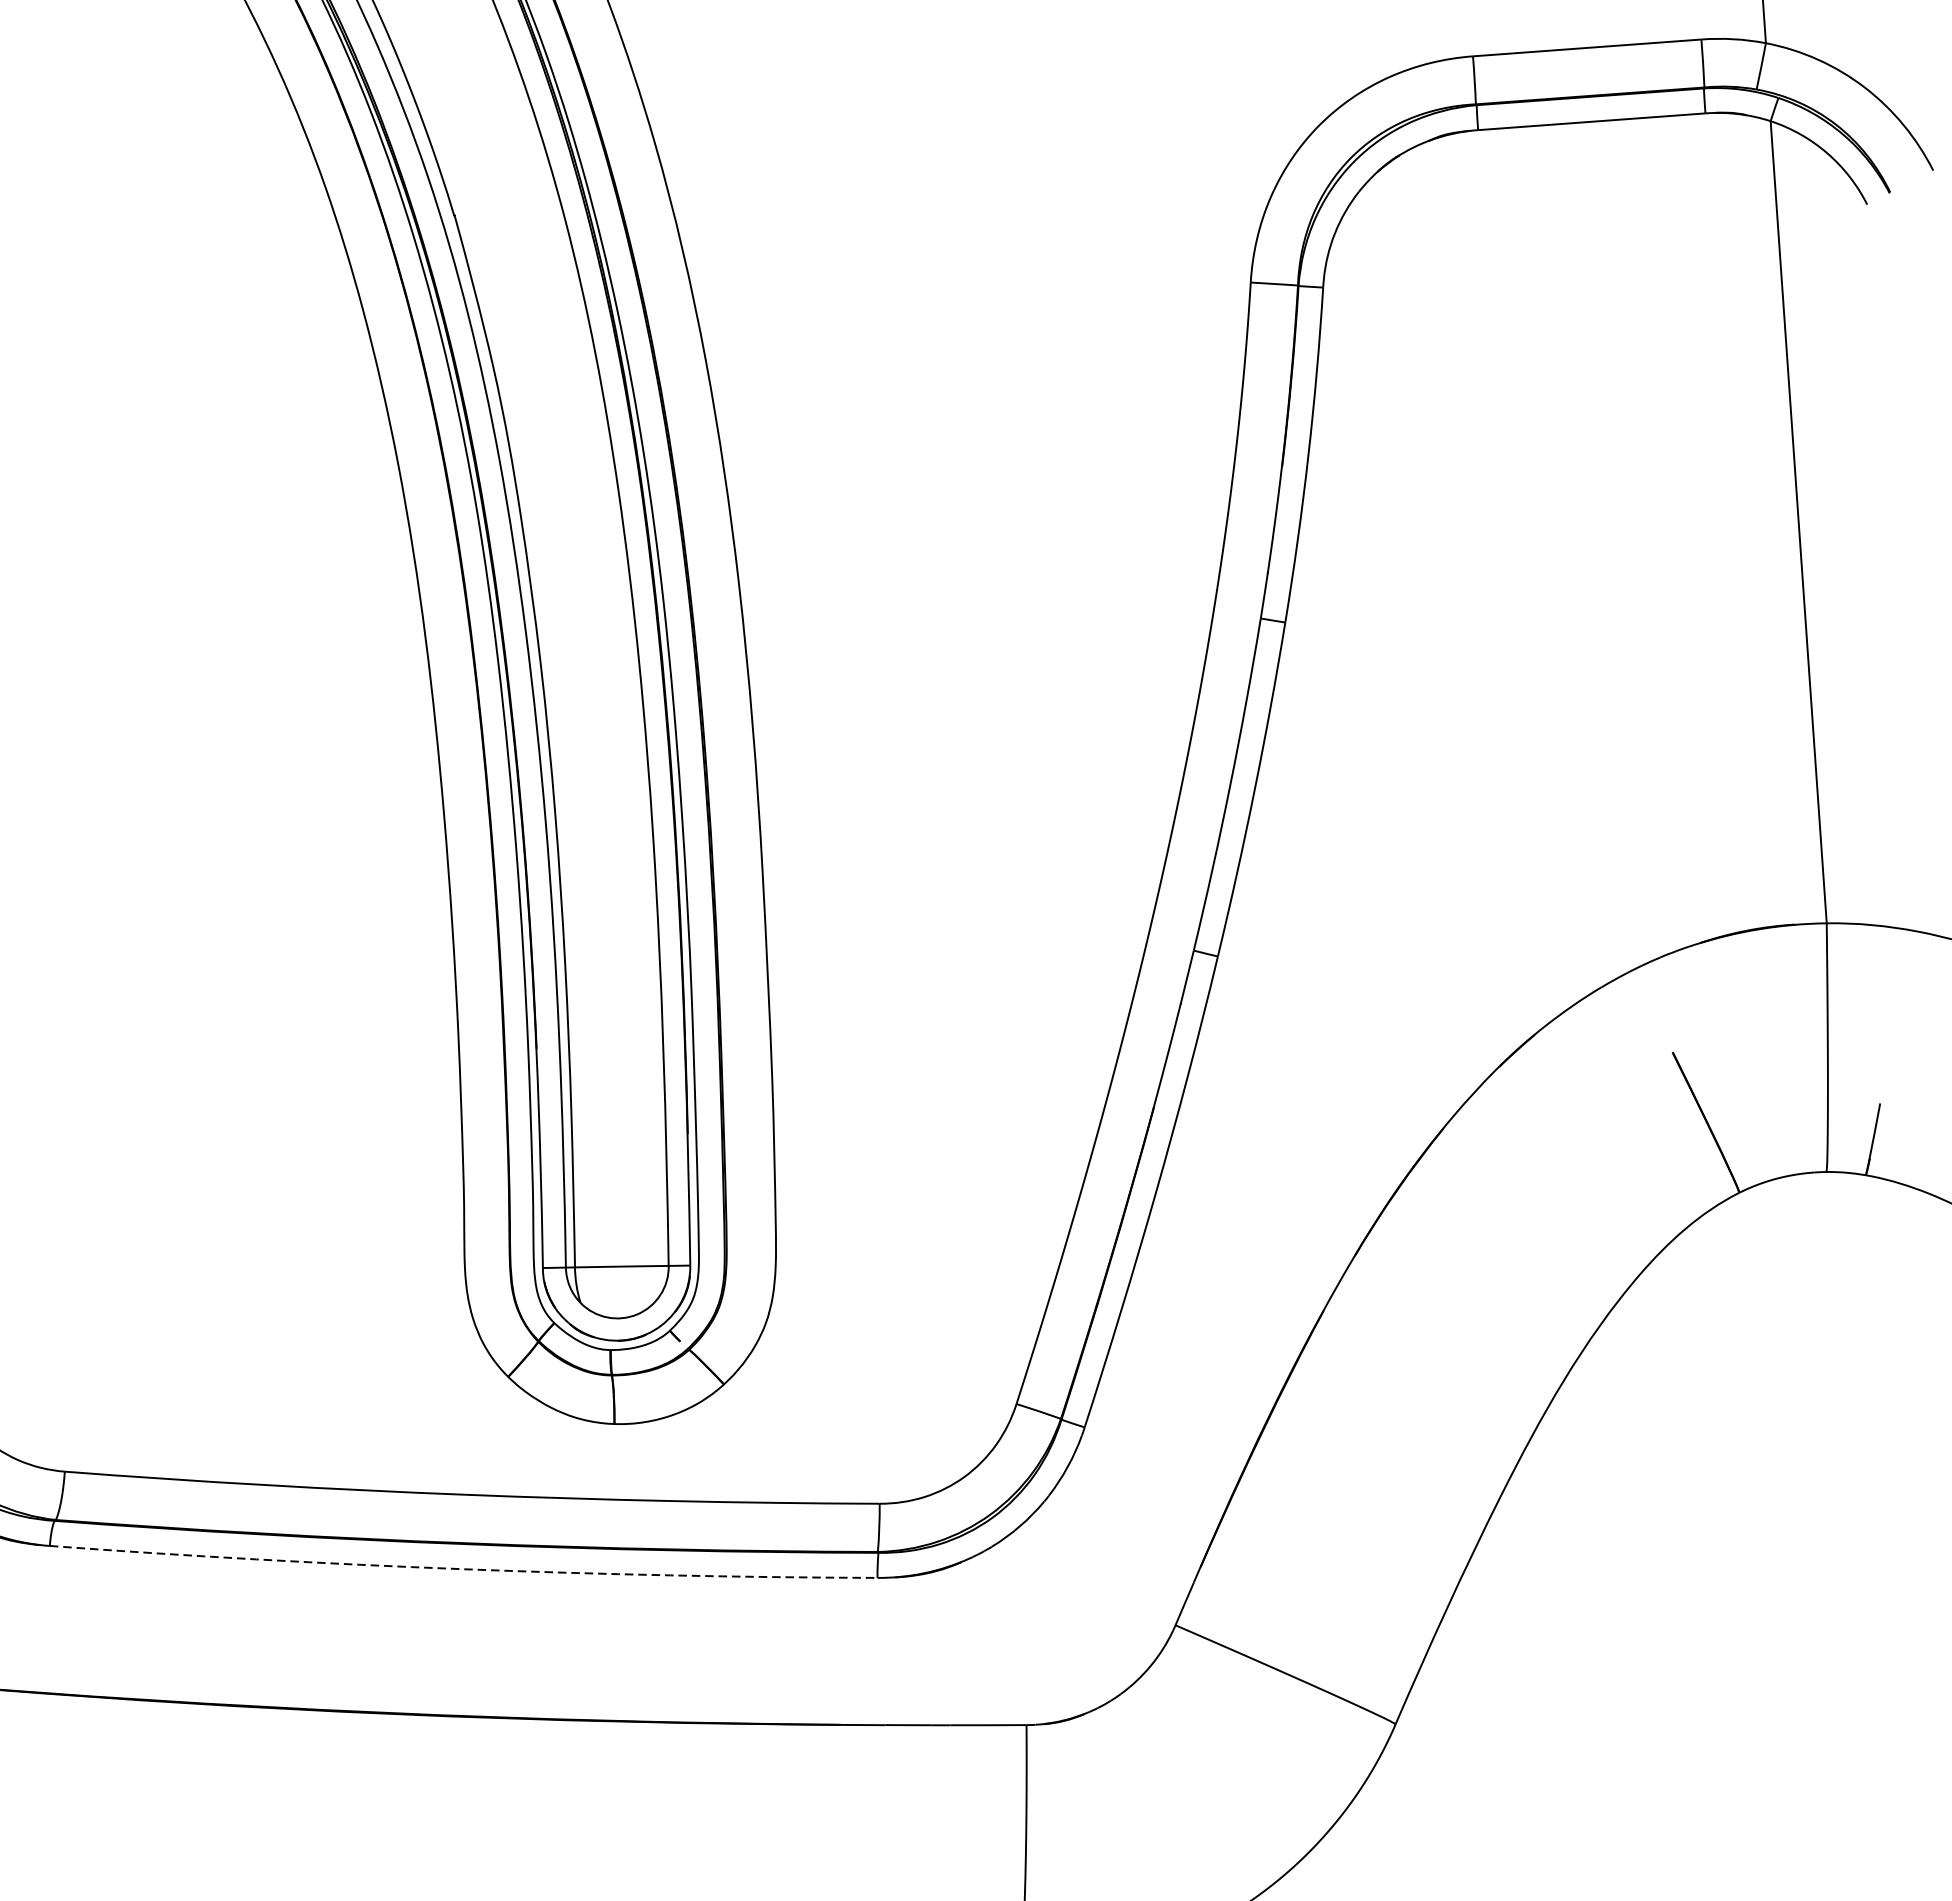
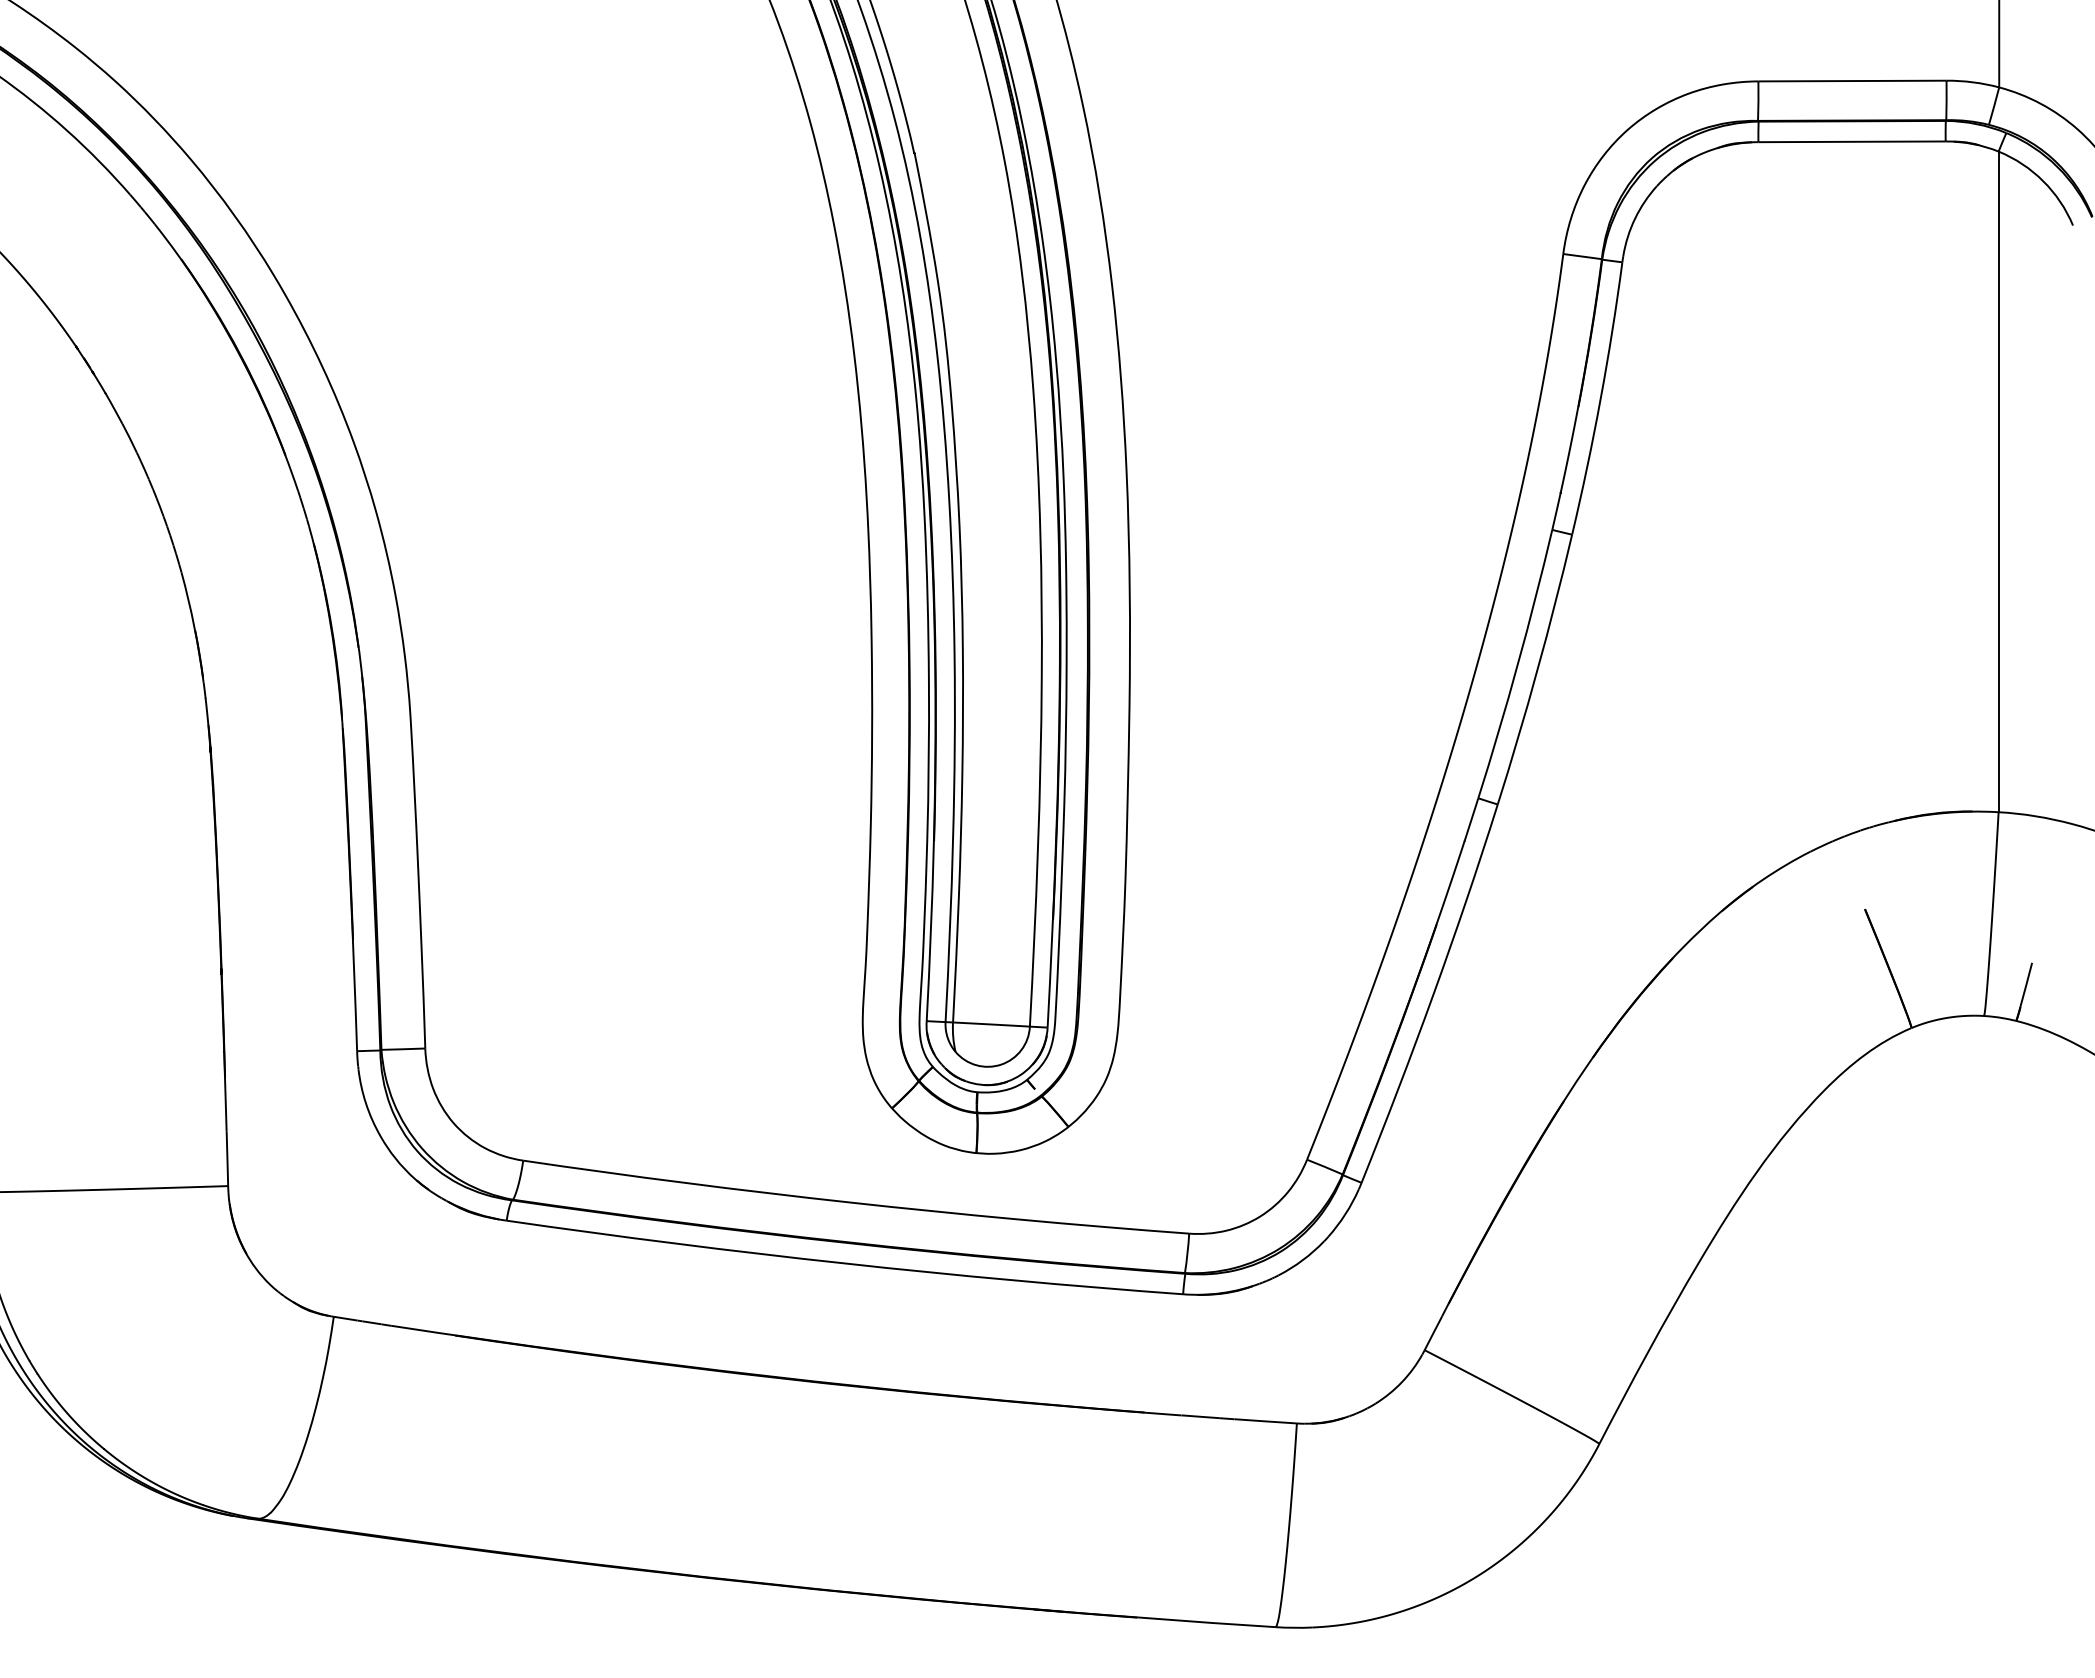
arc: (463, 1569) -> (844, 1263), dashed -> solid

